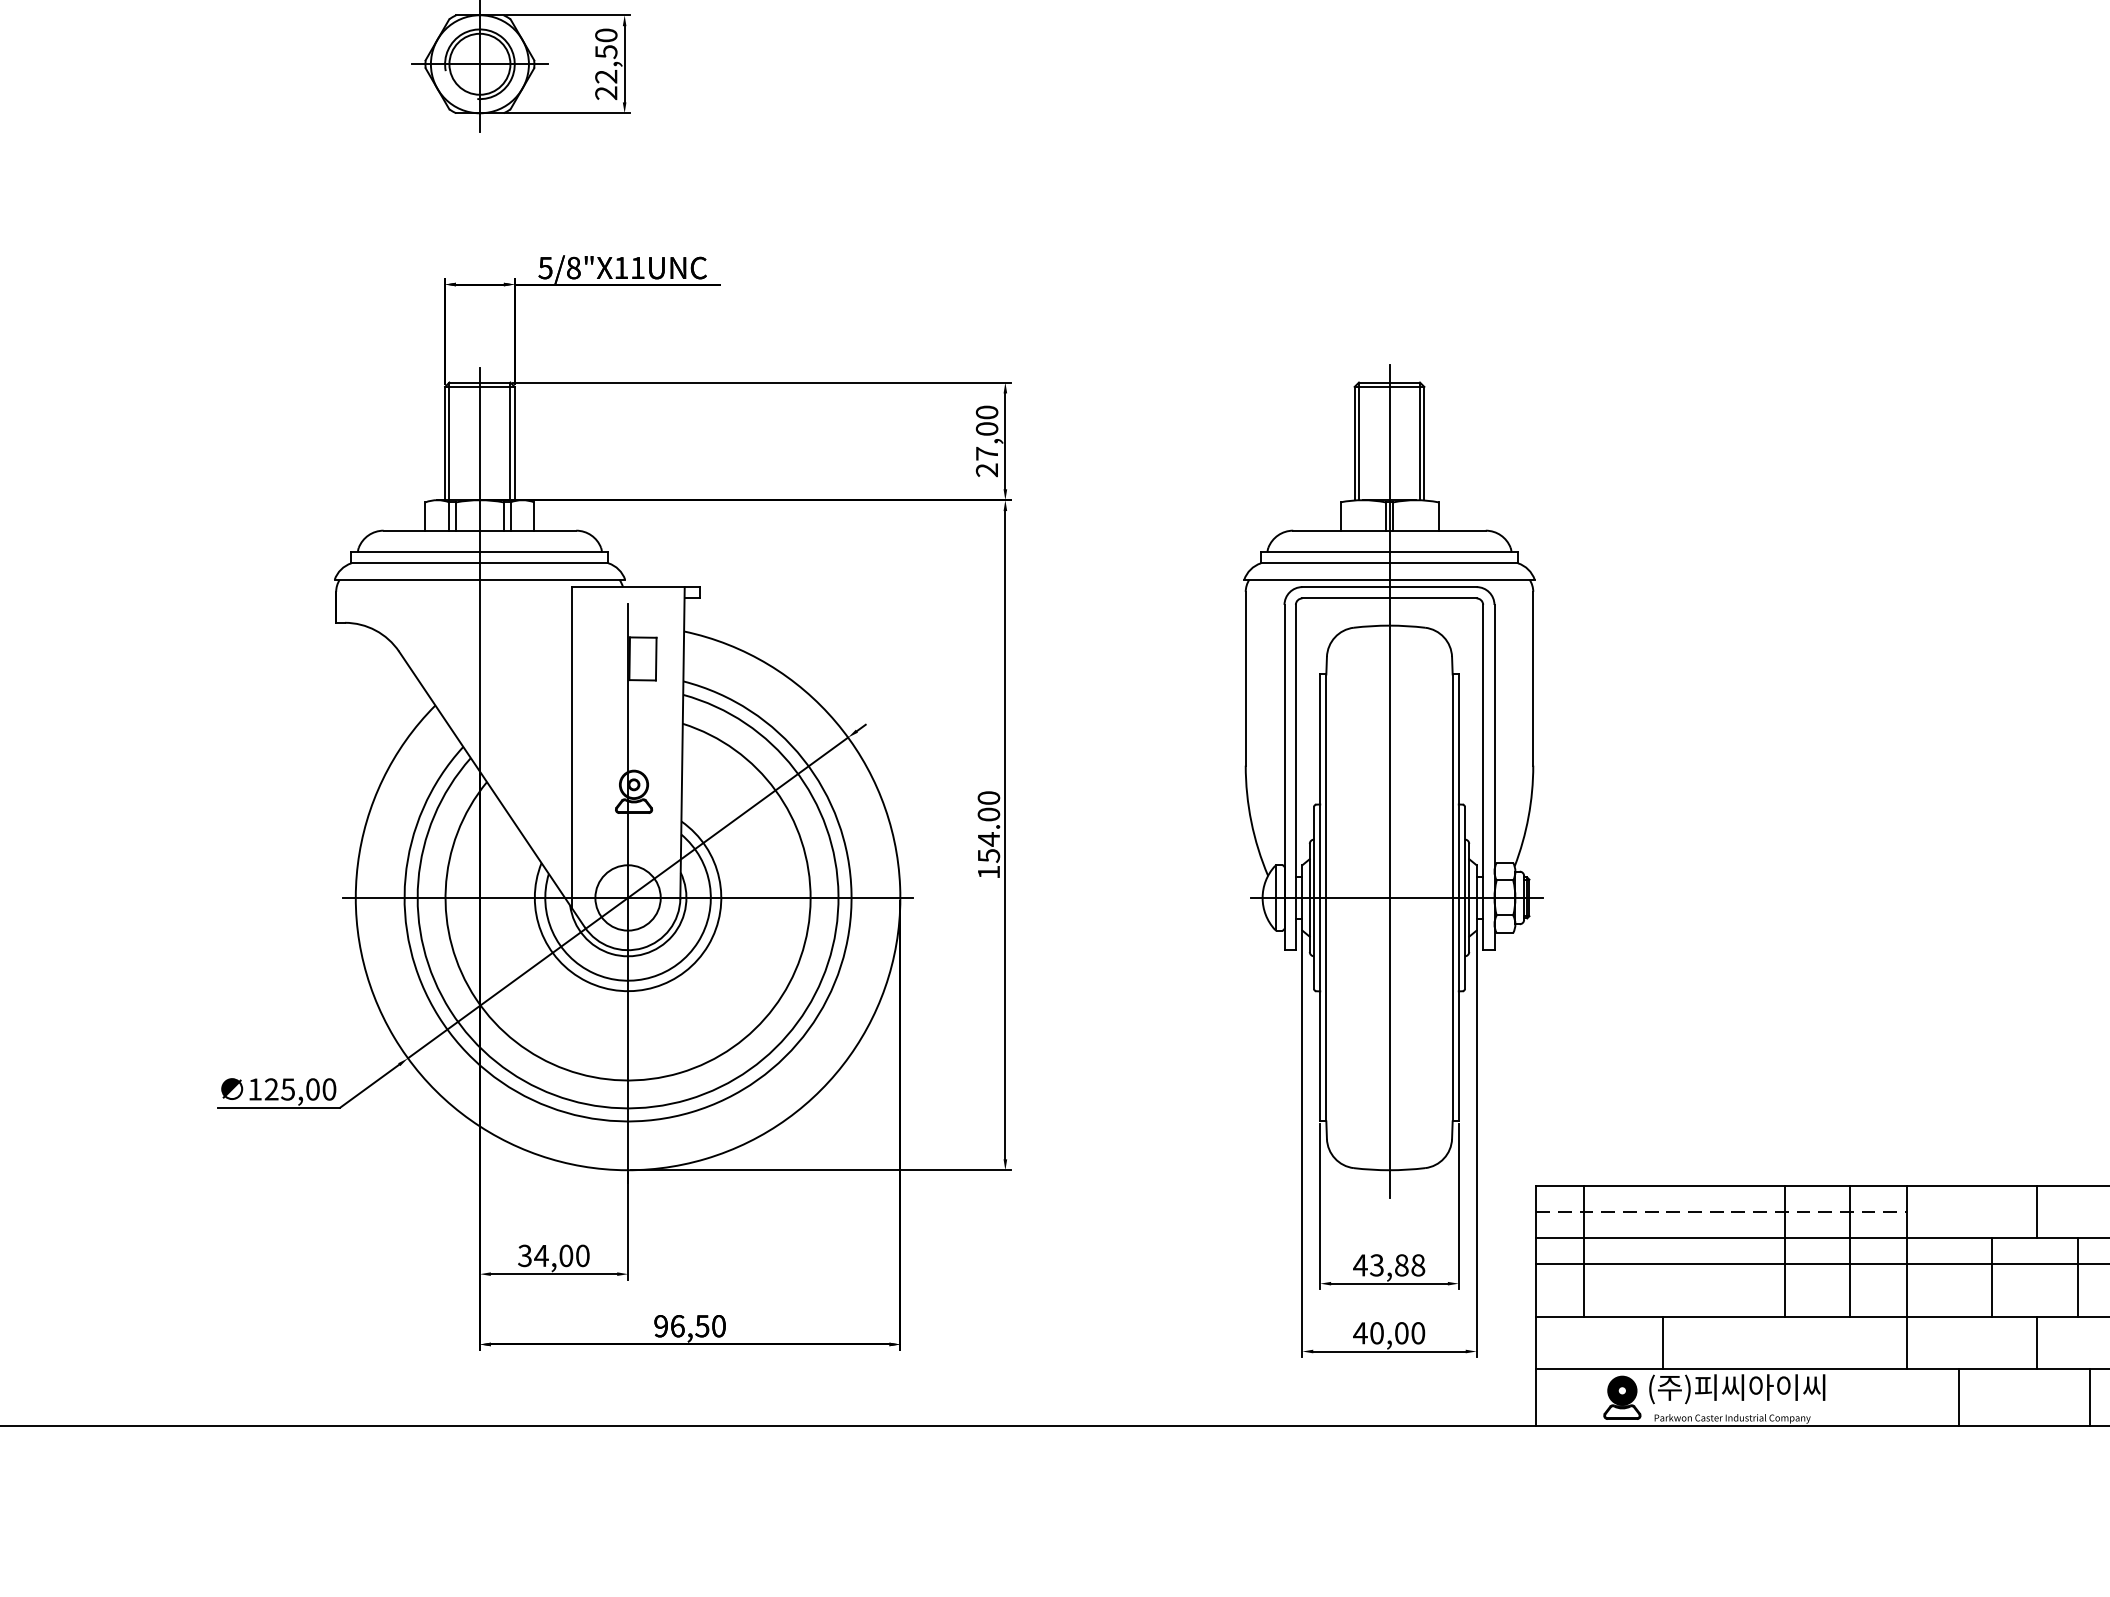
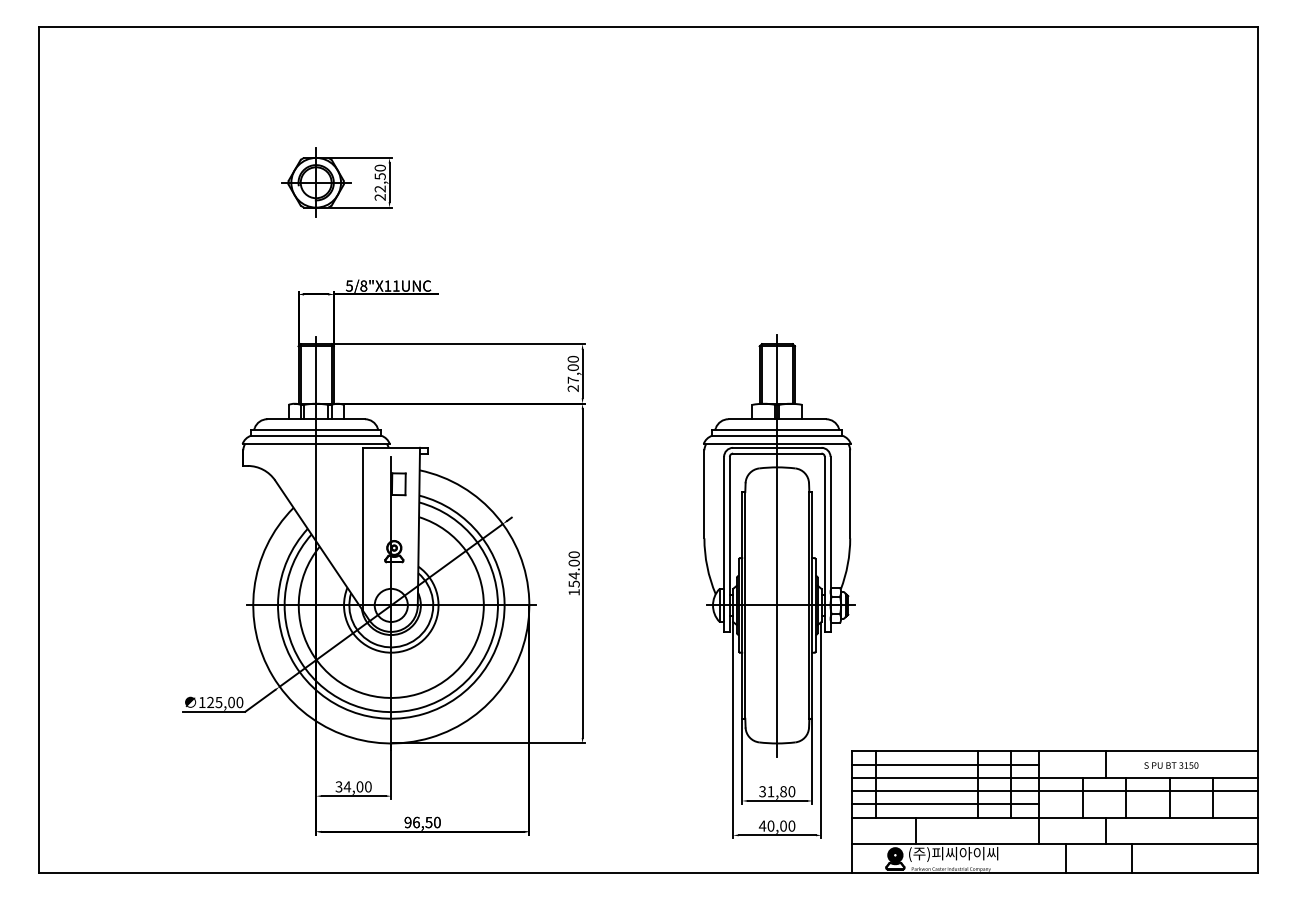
line: (1721, 1211) -> (945, 764), dashed -> solid
text: (1387, 1264) -> (776, 791), 43,88 -> 31,80
line: (1721, 1290) -> (945, 804), added

